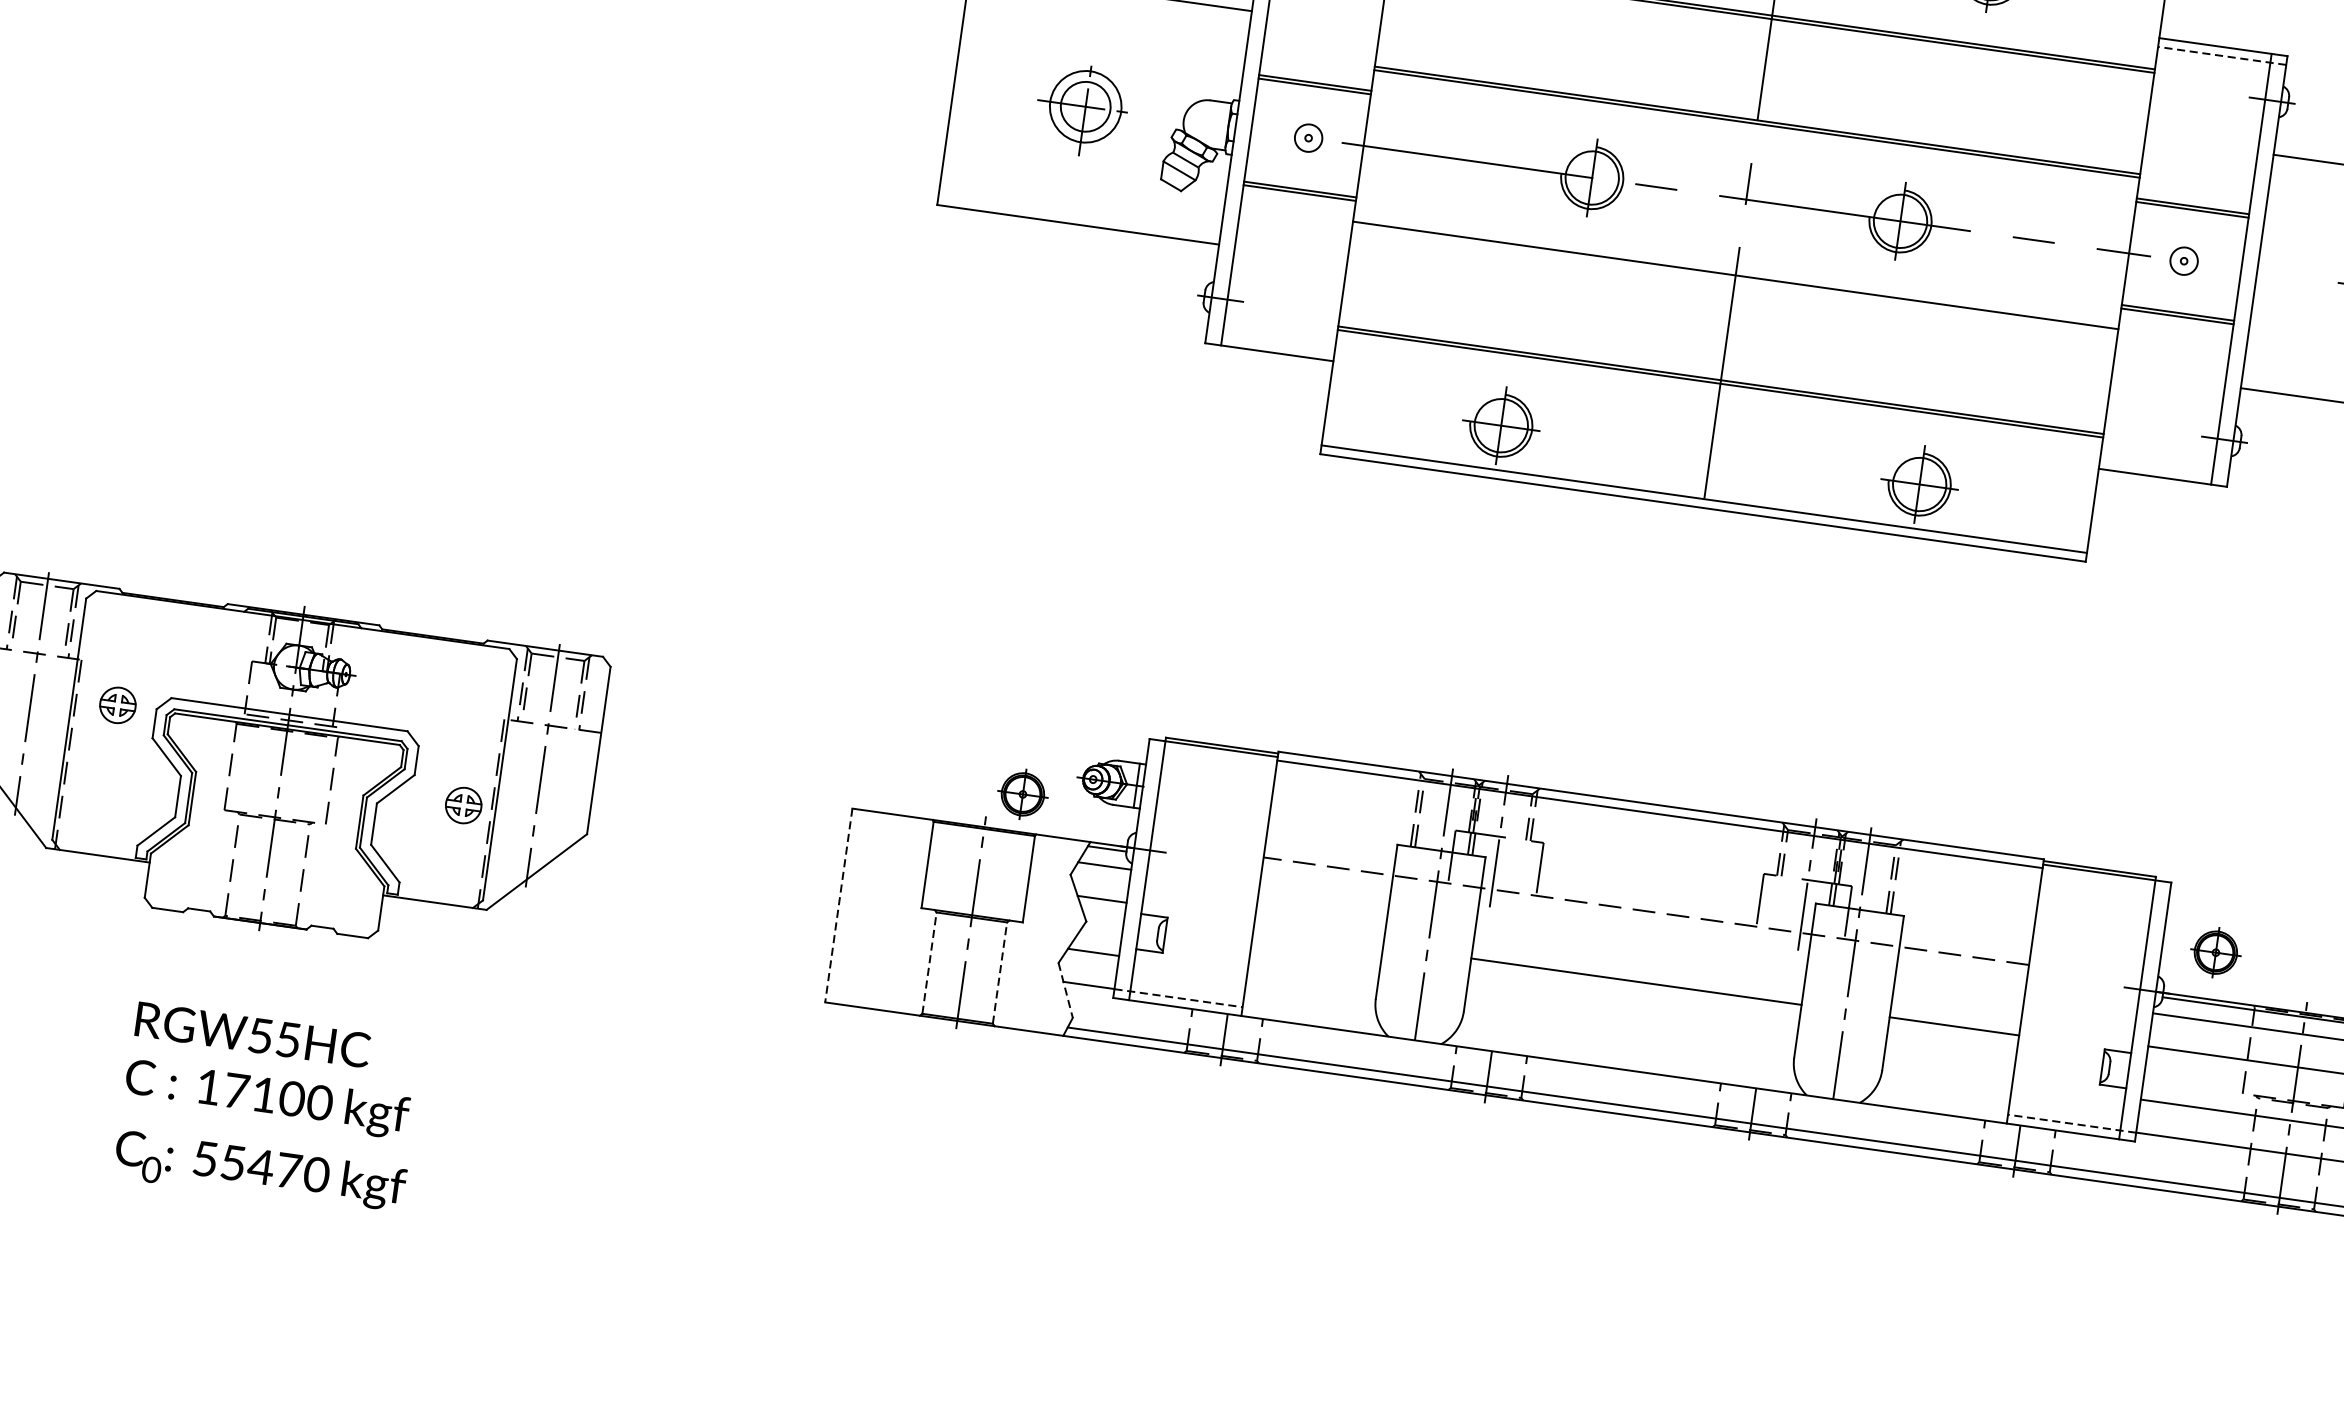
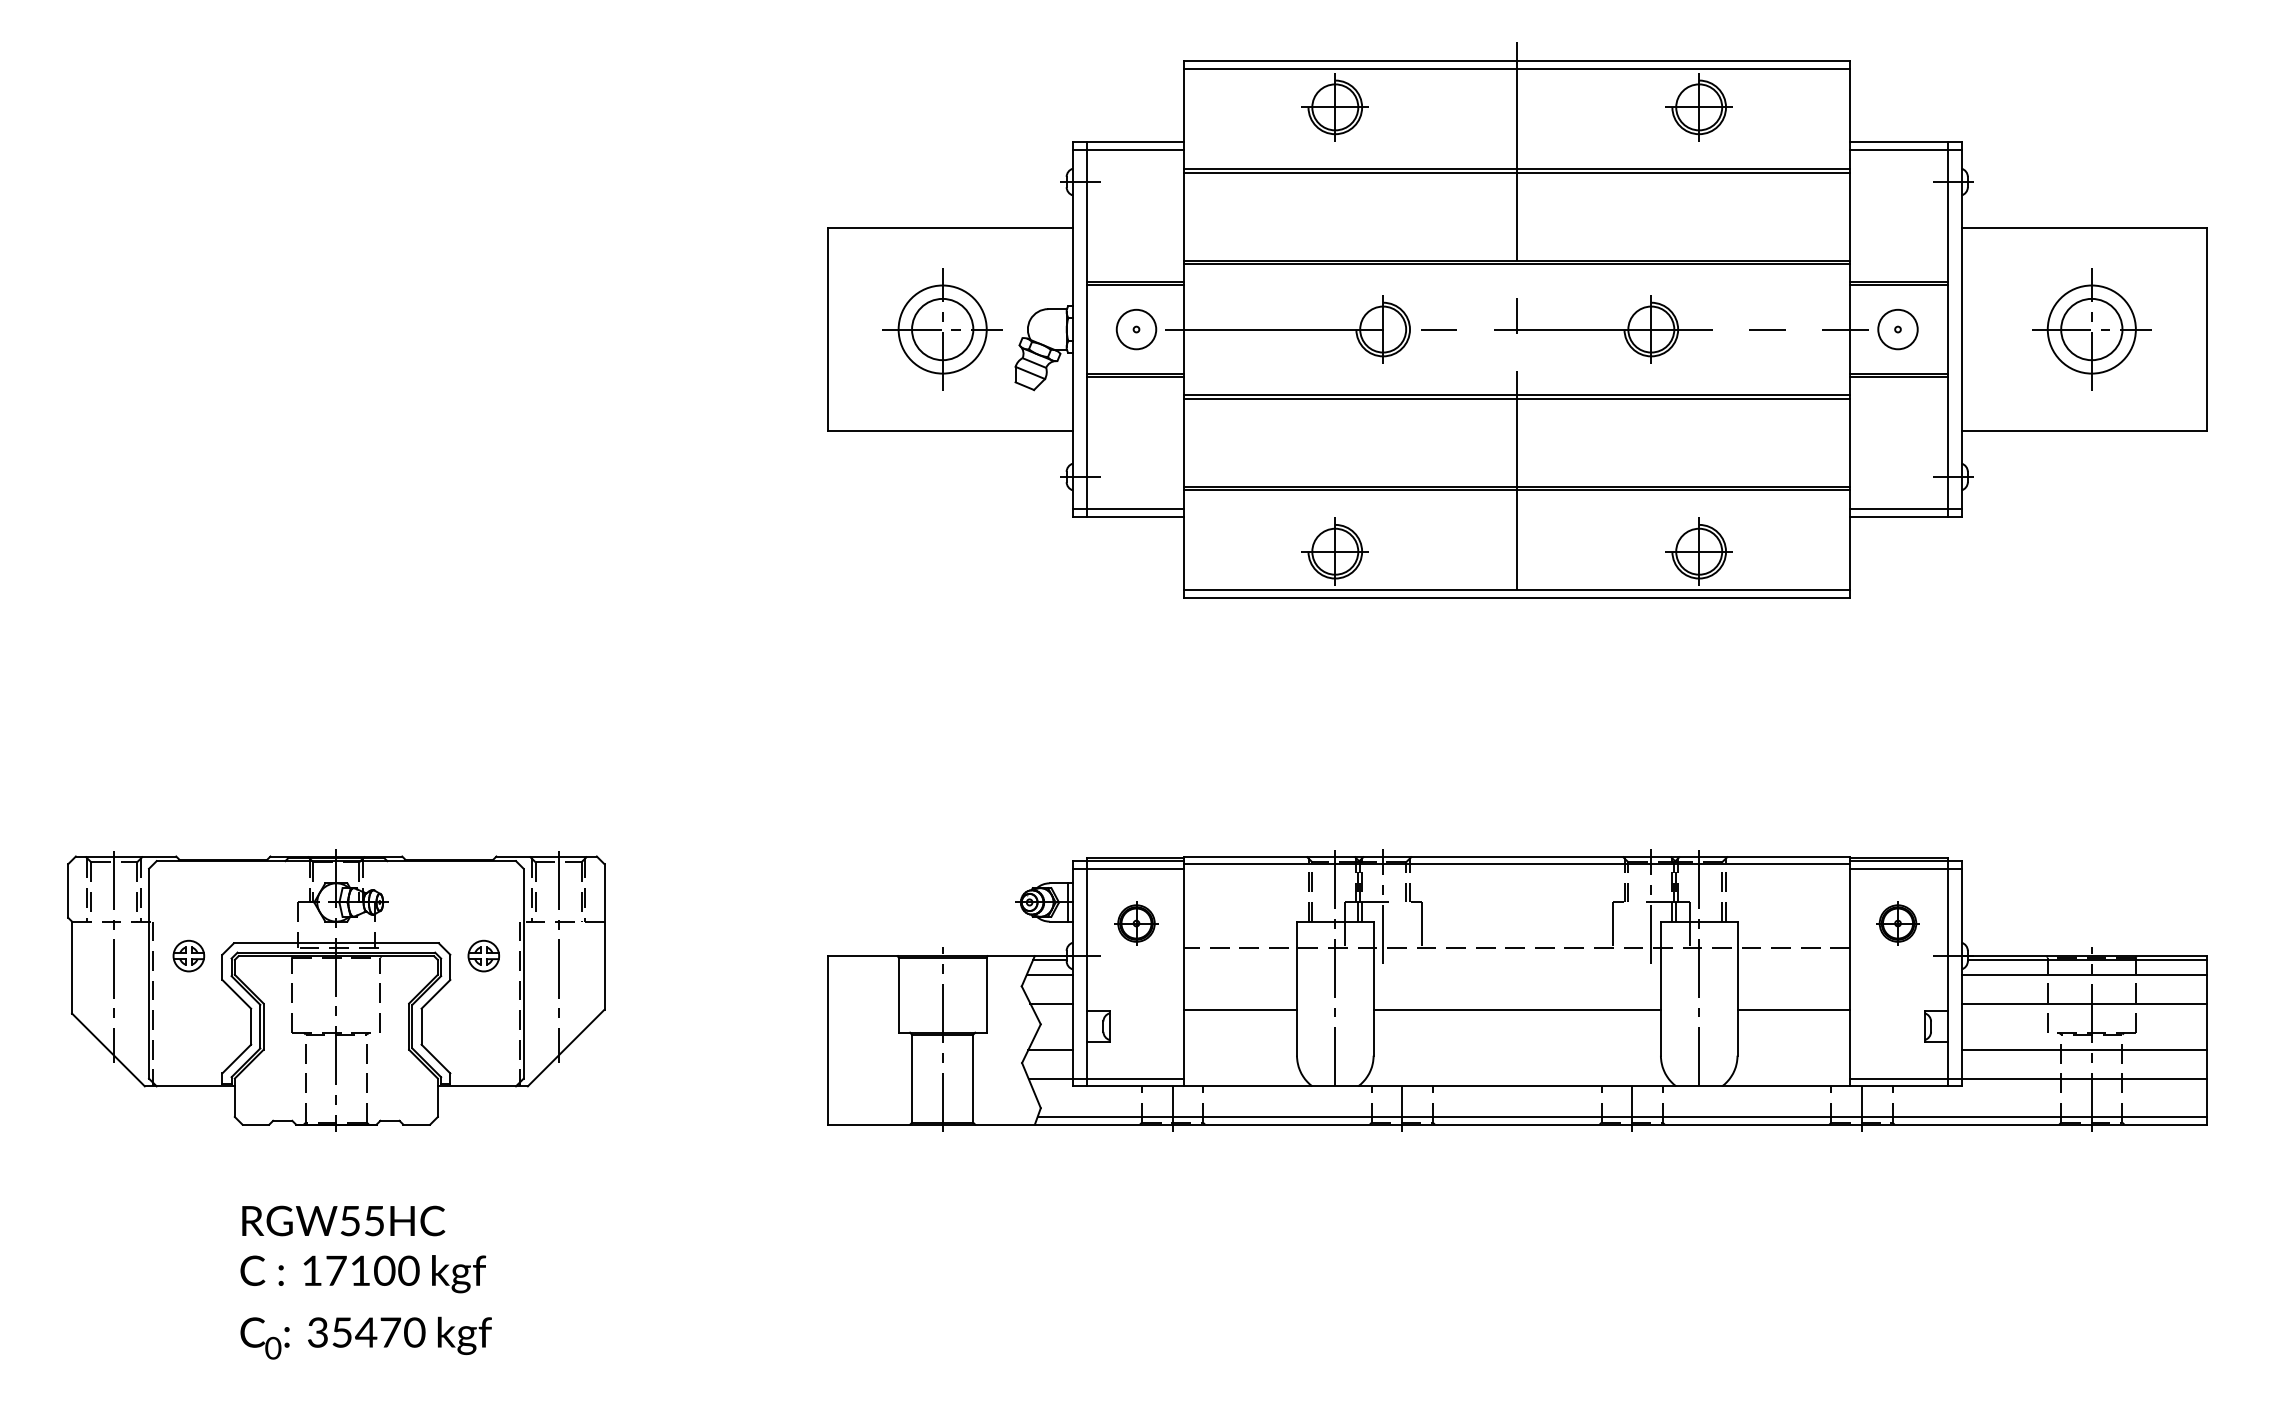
line: (2221, 55) -> (1905, 149), dashed -> solid
part: (1085, 106) -> (942, 329), size x1.43
circle: (1308, 138) -> (1136, 329), size x1.67
circle: (2183, 261) -> (1897, 329), size x1.67
line: (1735, 278) -> (1517, 398), added
line: (1270, 343) -> (1128, 509), added
line: (2163, 469) -> (1905, 509), added
line: (1212, 756) -> (1128, 868), added
part: (1022, 794) -> (1136, 923), moved
part: (463, 804) -> (483, 955), moved
line: (2105, 882) -> (1905, 868), added
line: (838, 905) -> (827, 1040), dashed -> solid
line: (1318, 936) -> (1240, 1009), added
part: (2215, 952) -> (1897, 923), moved
line: (930, 963) -> (912, 1078), dashed -> solid
line: (1000, 972) -> (973, 1078), dashed -> solid
line: (1065, 991) -> (1031, 1086), dashed -> solid
line: (1178, 997) -> (1128, 1078), dashed -> solid
line: (2071, 1123) -> (1905, 1078), dashed -> solid
text: (204, 1158) -> (317, 1332), 55470 -> 35470

